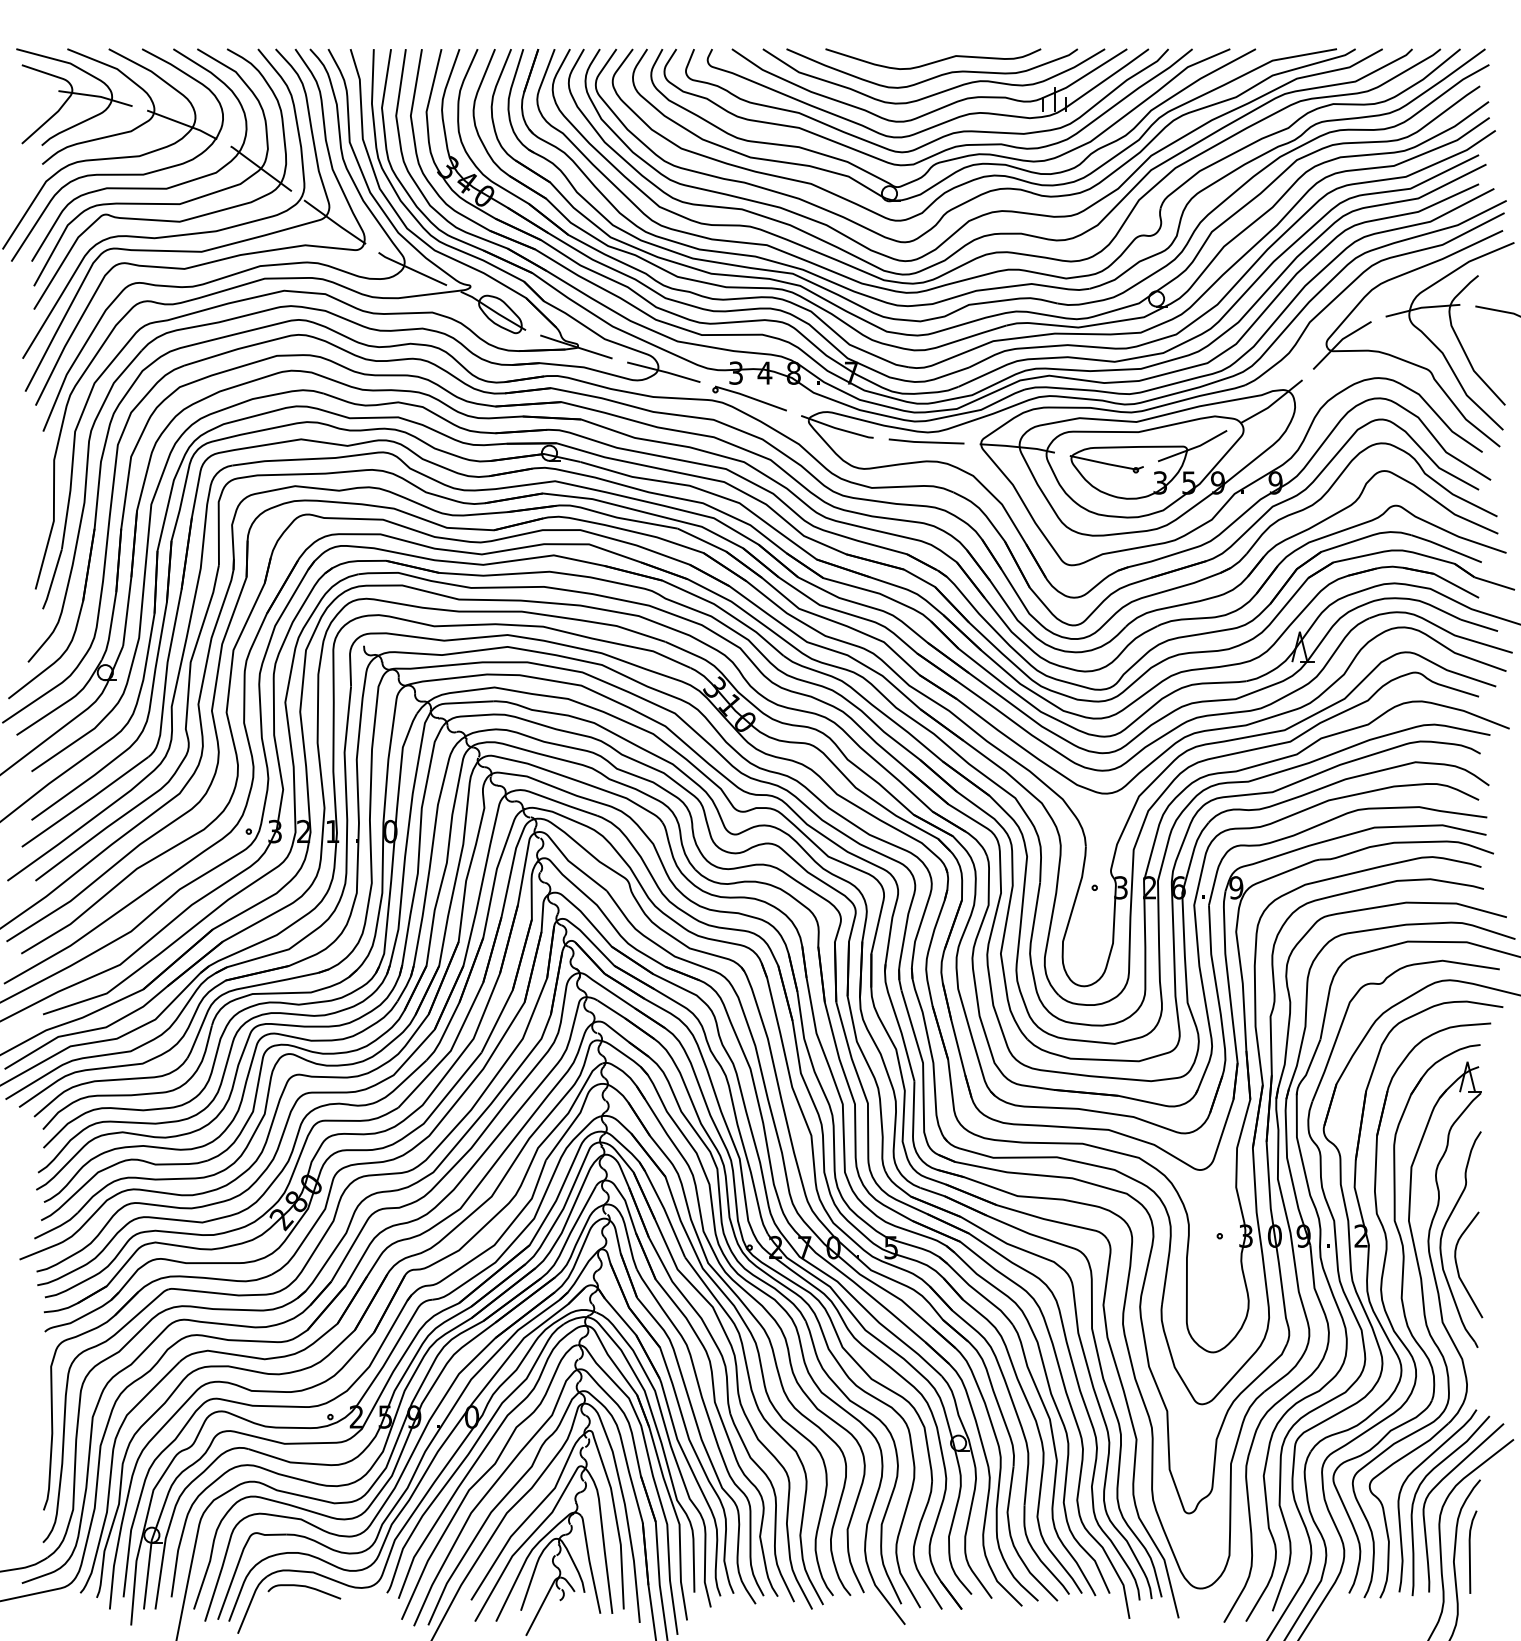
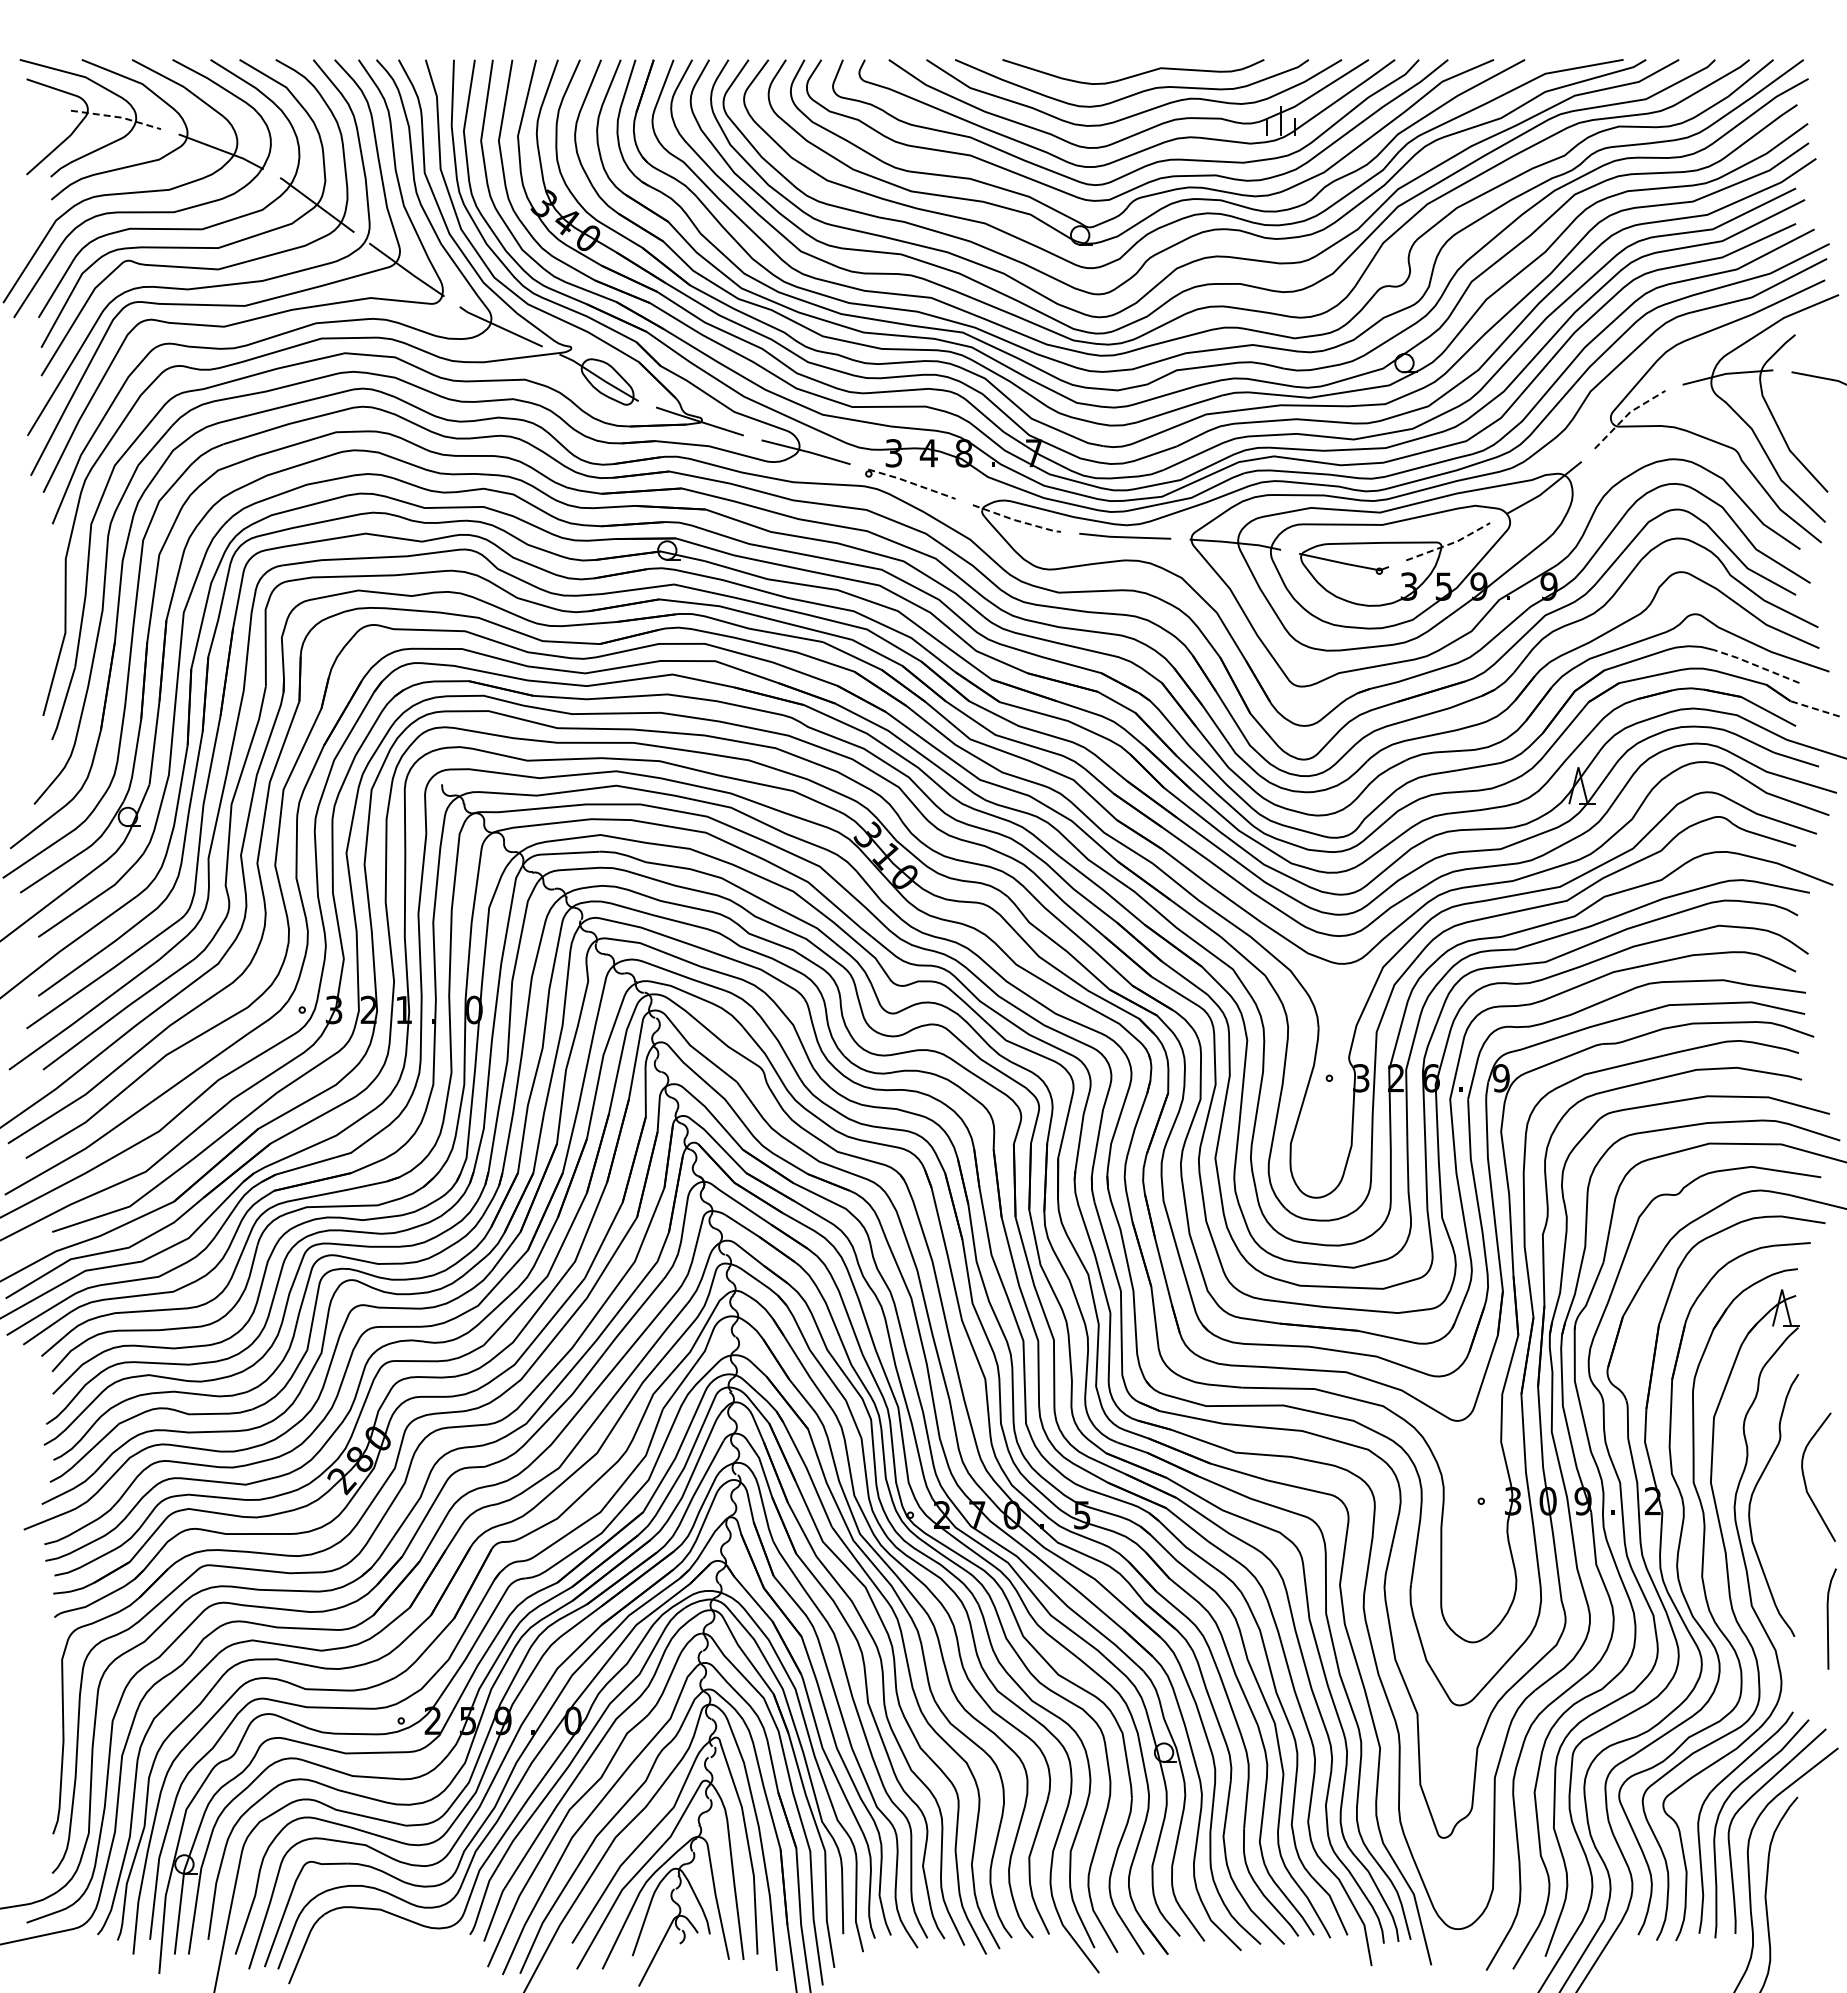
line: (96, 96) -> (117, 117), solid -> dashed
line: (1340, 342) -> (1627, 415), solid -> dashed
line: (750, 398) -> (911, 483), solid -> dashed
line: (837, 428) -> (1016, 520), solid -> dashed
line: (1194, 448) -> (1450, 544), solid -> dashed
line: (1446, 547) -> (1756, 665), solid -> dashed
line: (1495, 583) -> (1815, 708), solid -> dashed
curve: (1458, 1266) -> (1805, 1479), moved
line: (1470, 1551) -> (1828, 1618), moved
curve: (304, 1587) -> (369, 1927), removed

